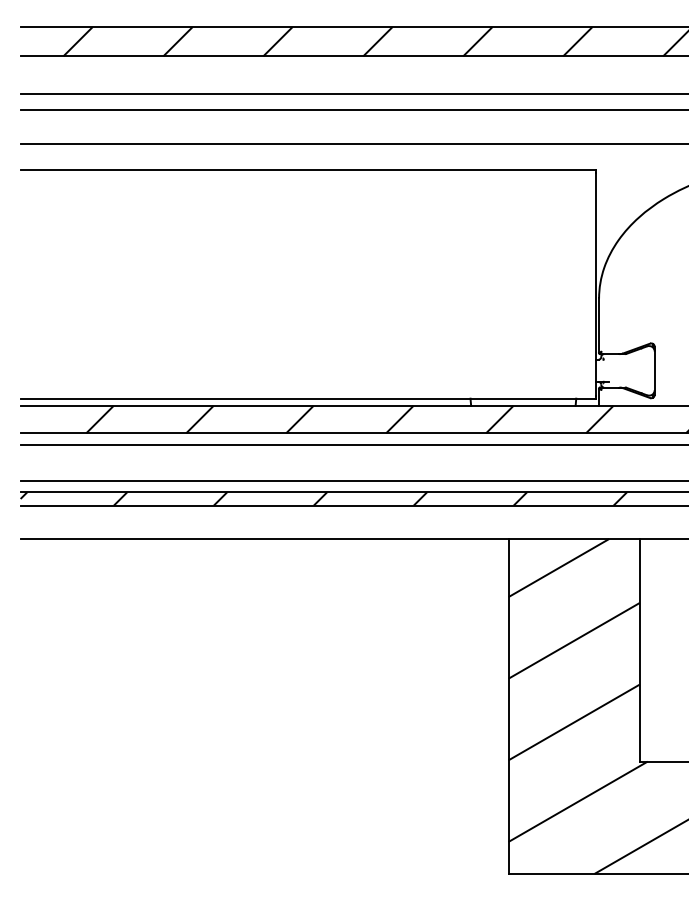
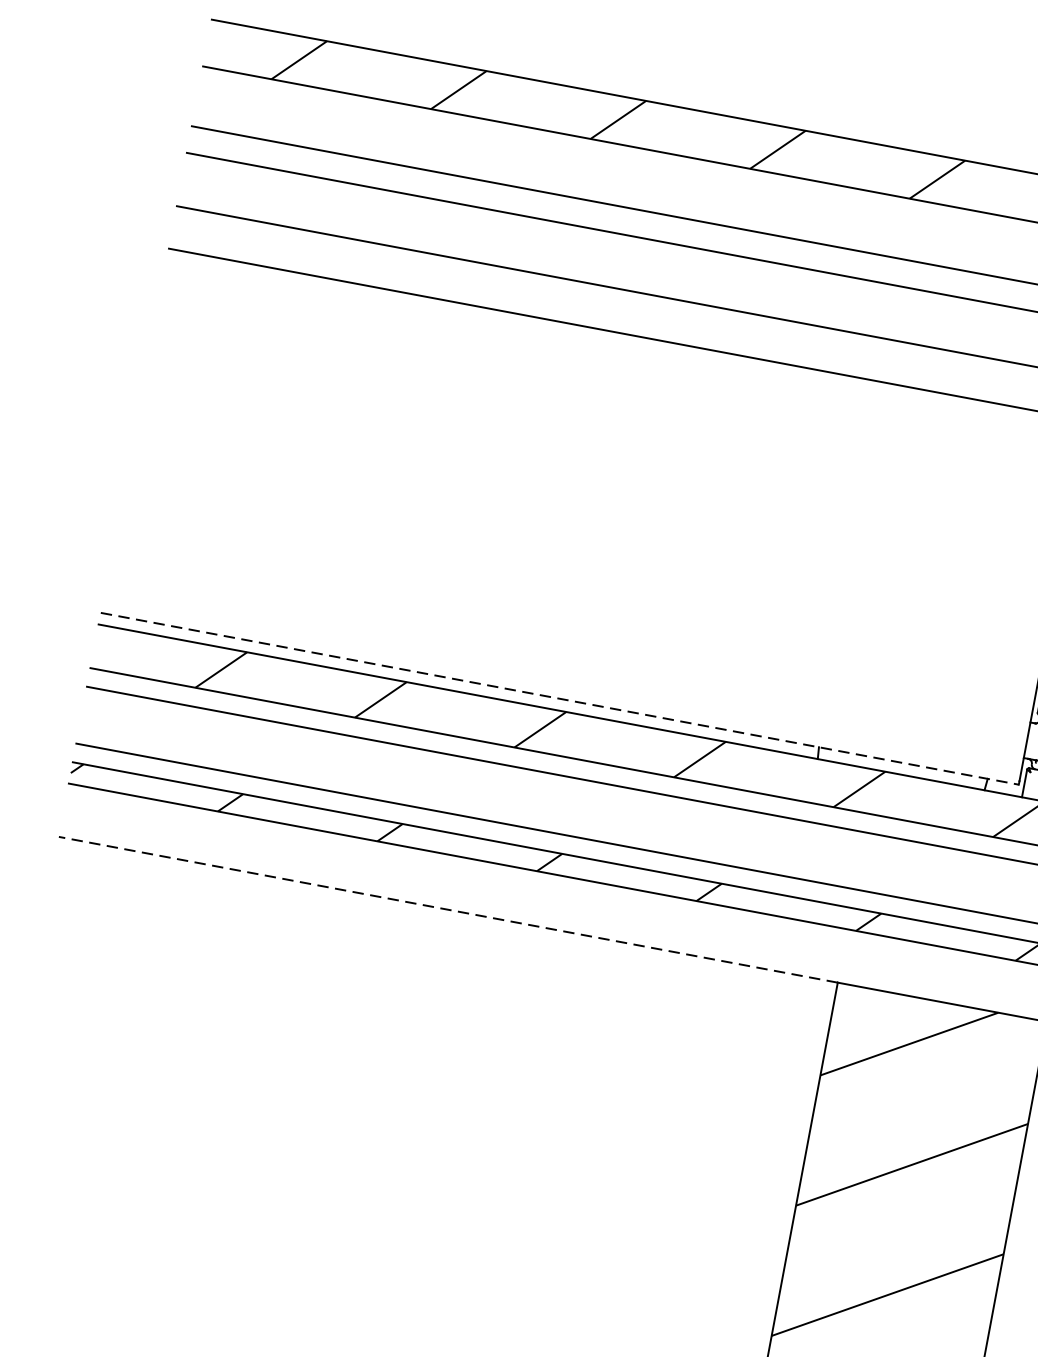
line: (308, 398) -> (560, 698), solid -> dashed
line: (264, 539) -> (448, 910), solid -> dashed

